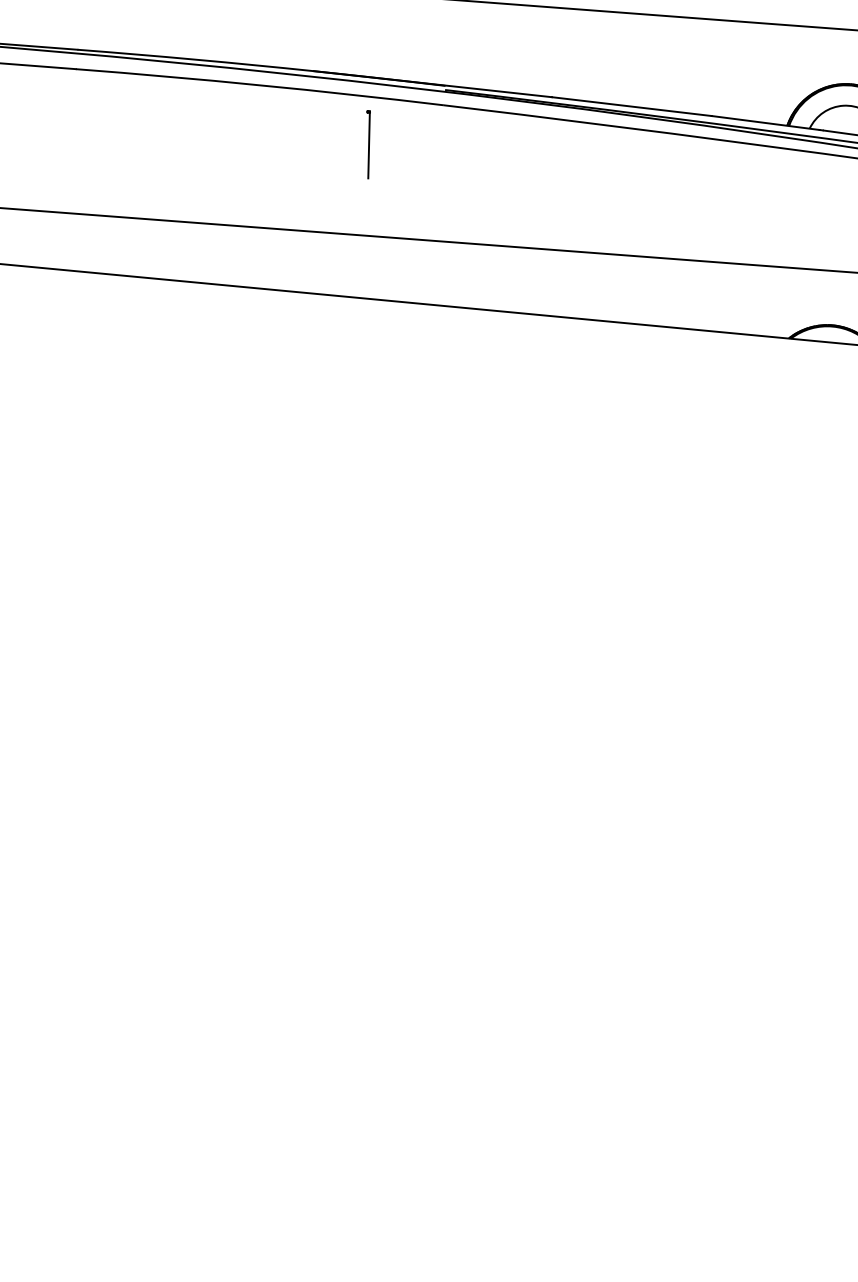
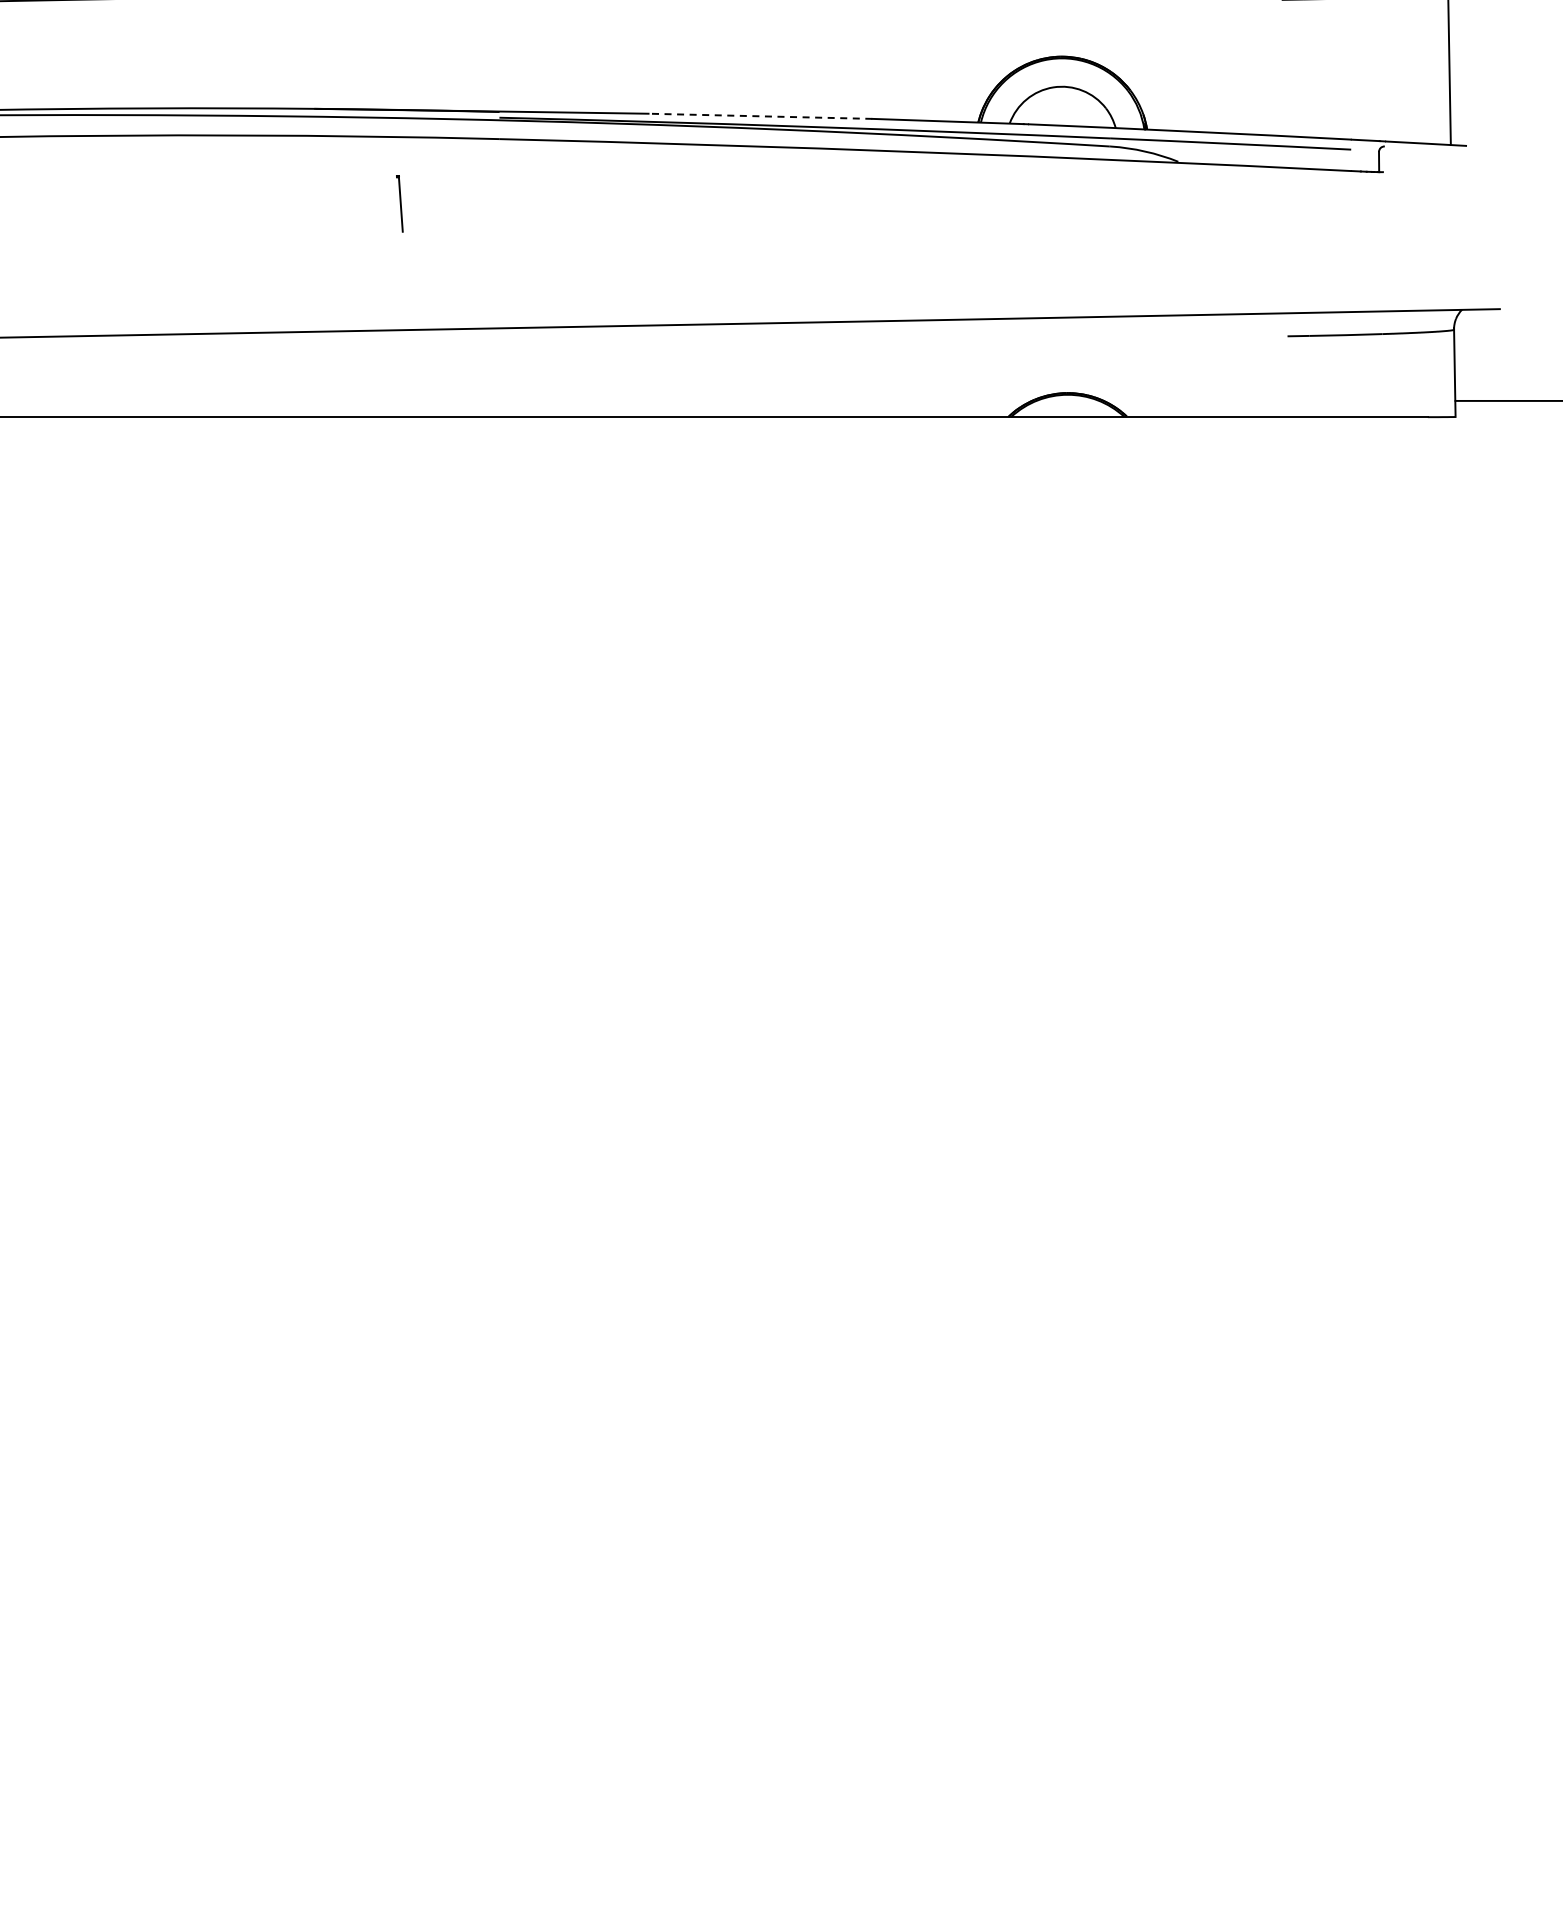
line: (631, 106) -> (760, 116), solid -> dashed
part: (367, 144) -> (399, 203), size x0.6

